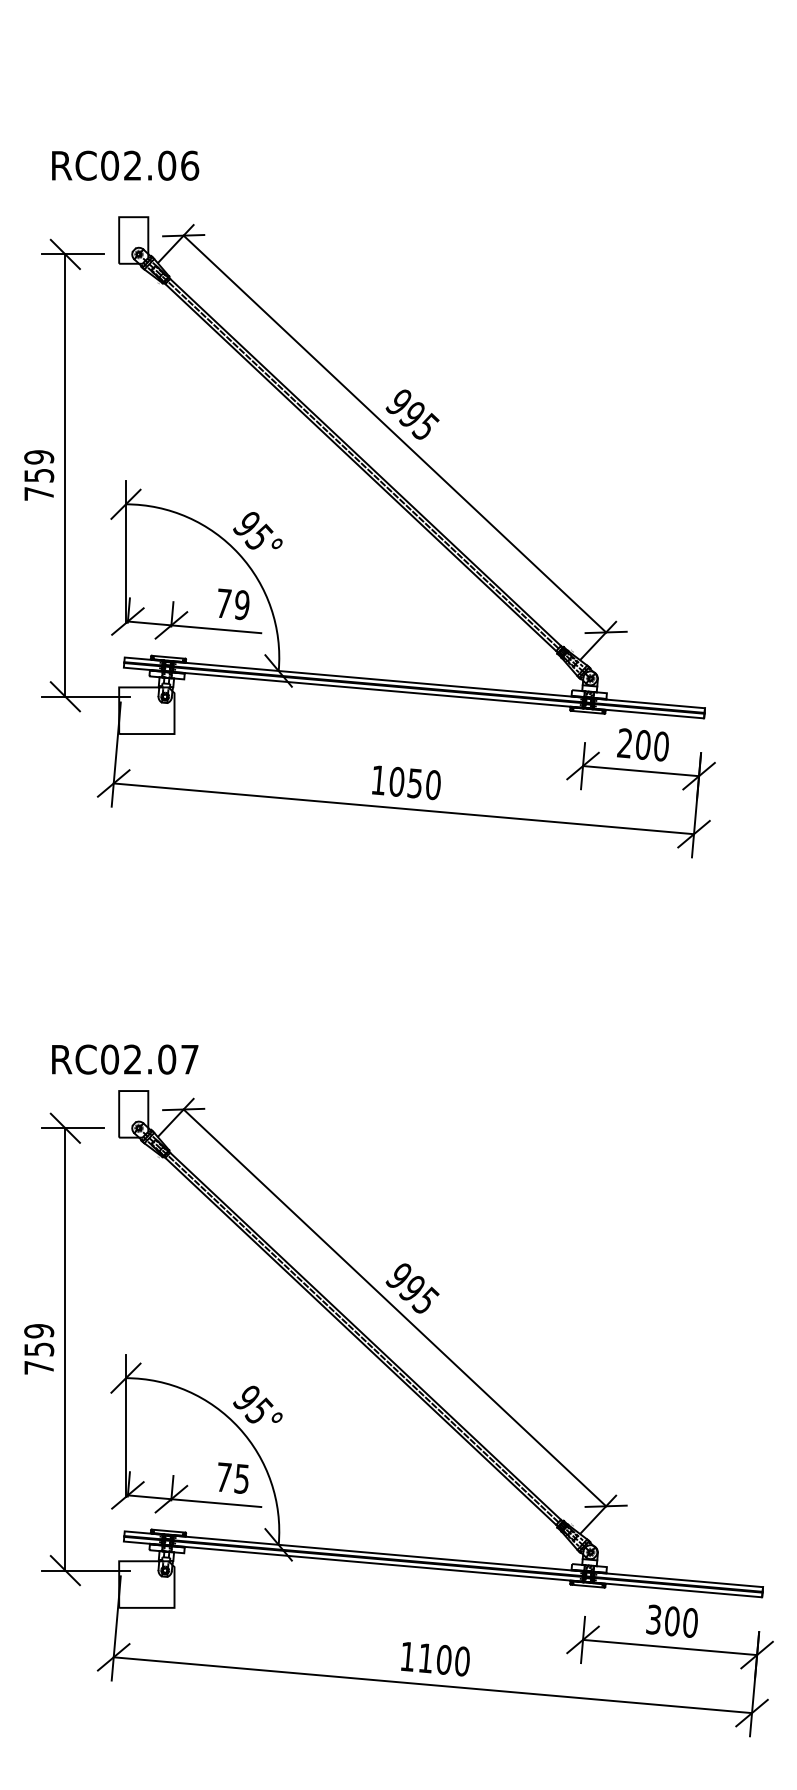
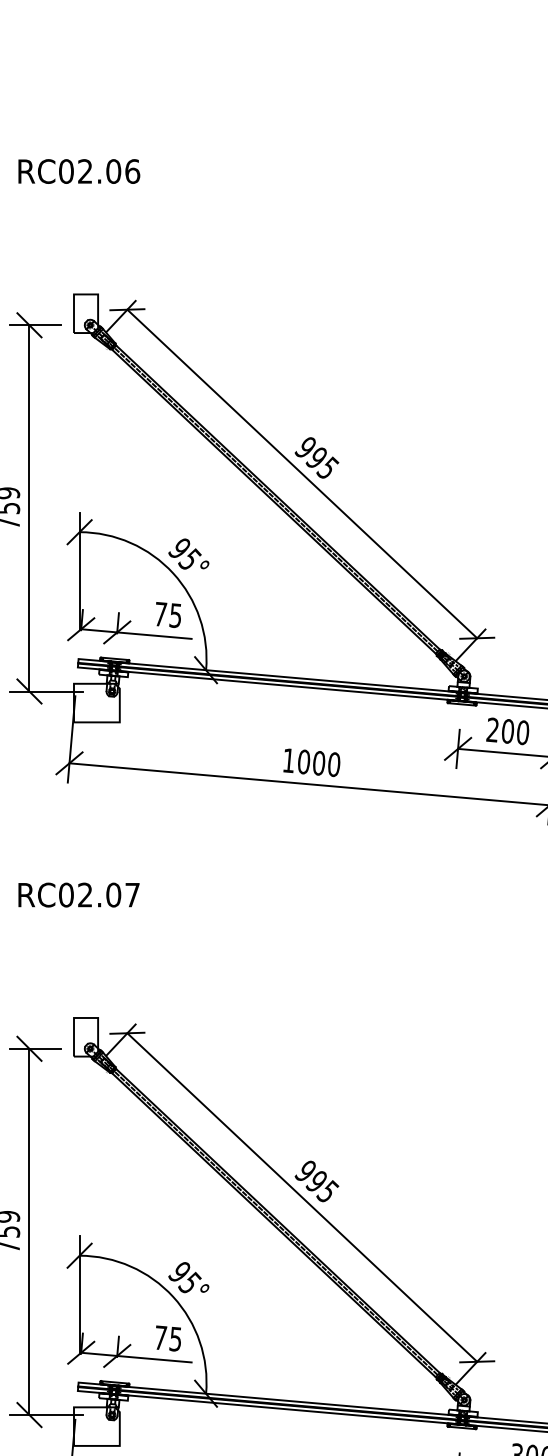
text: (125, 165) -> (79, 171), moved
text: (241, 604) -> (175, 615), 79 -> 75
text: (414, 783) -> (318, 763), 1050 -> 1000
text: (125, 1059) -> (79, 894), moved

